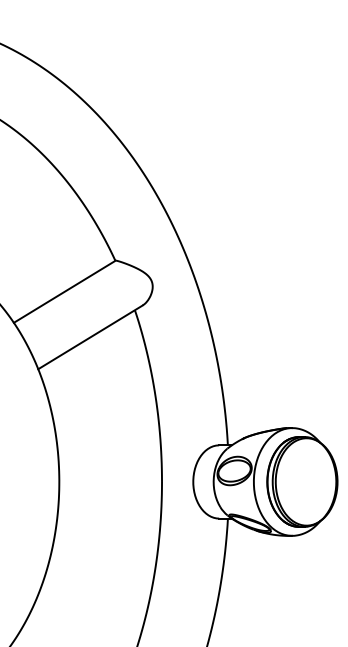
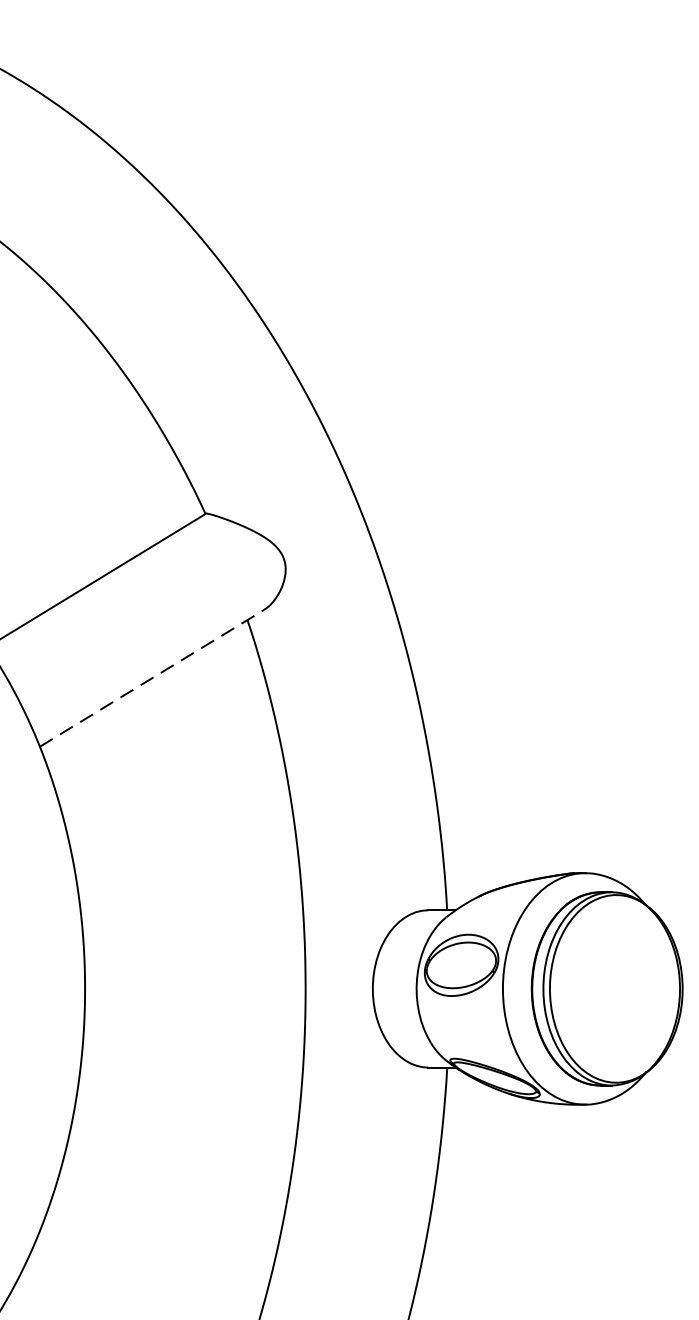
line: (90, 337) -> (152, 678), solid -> dashed

